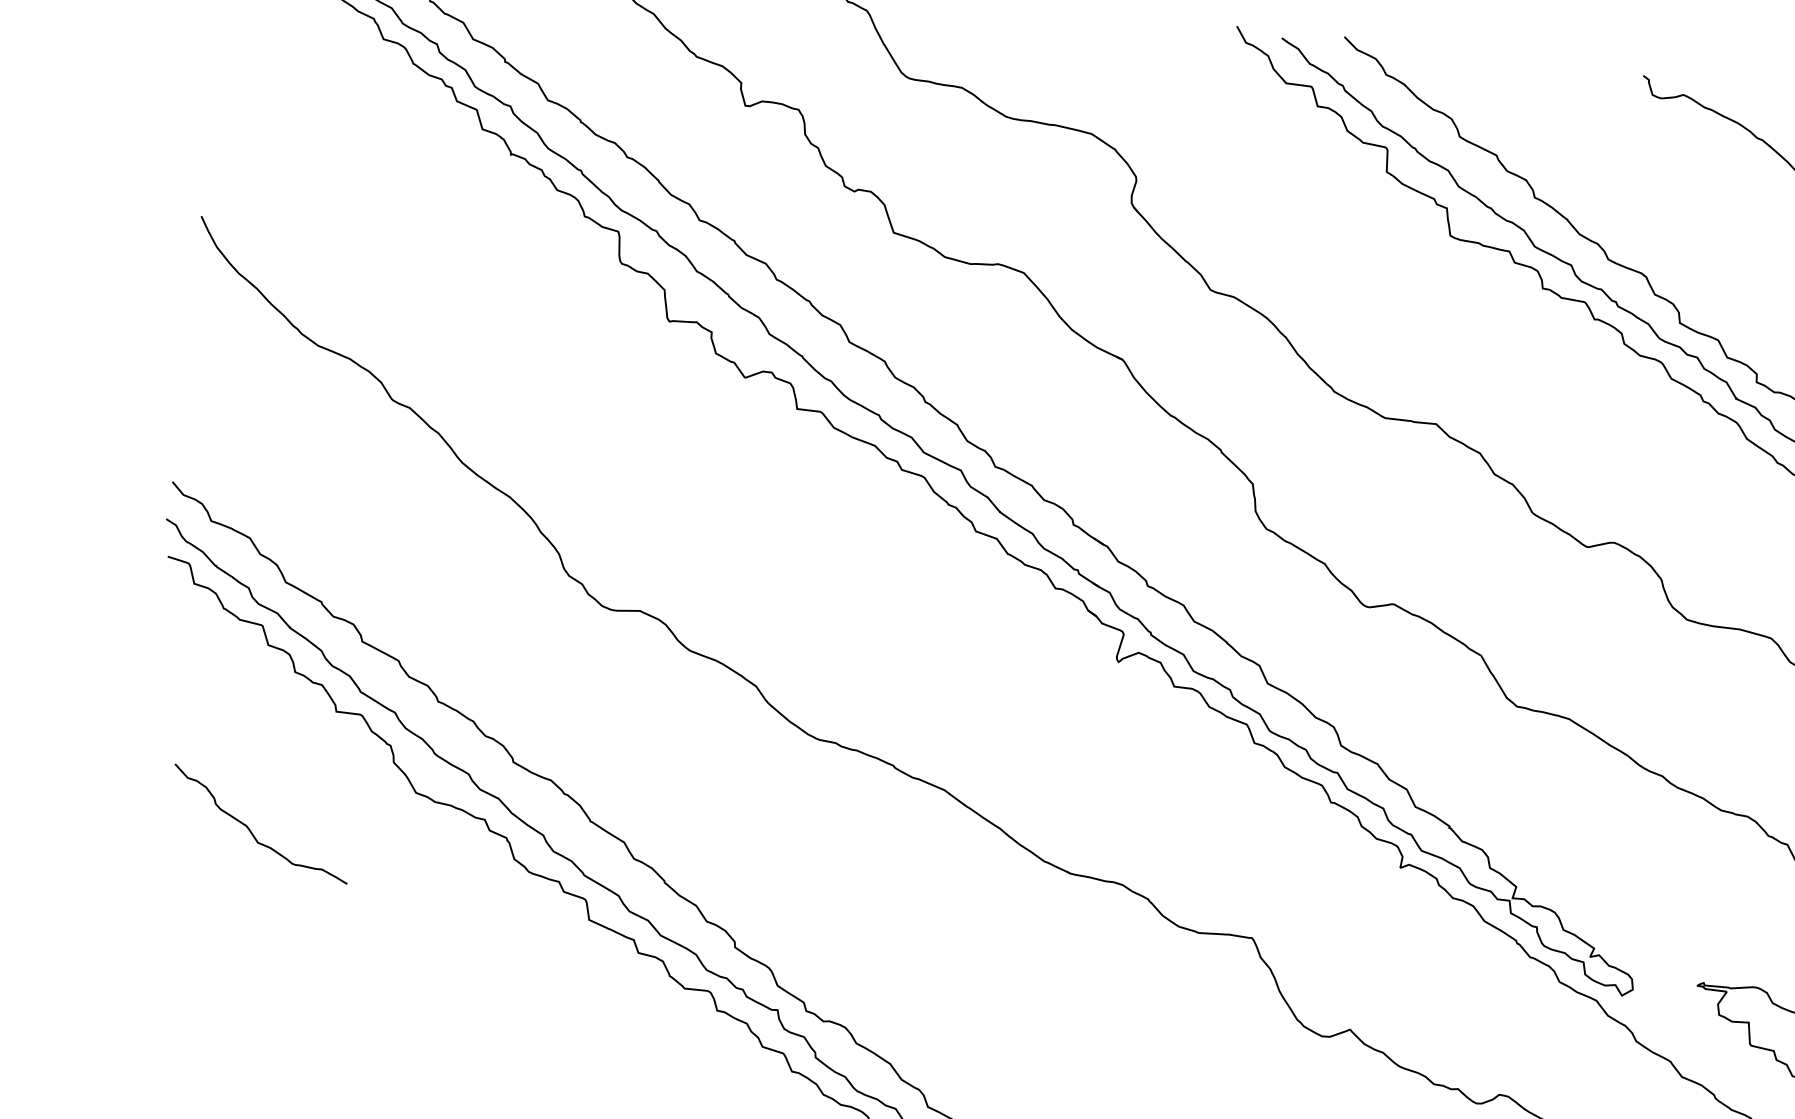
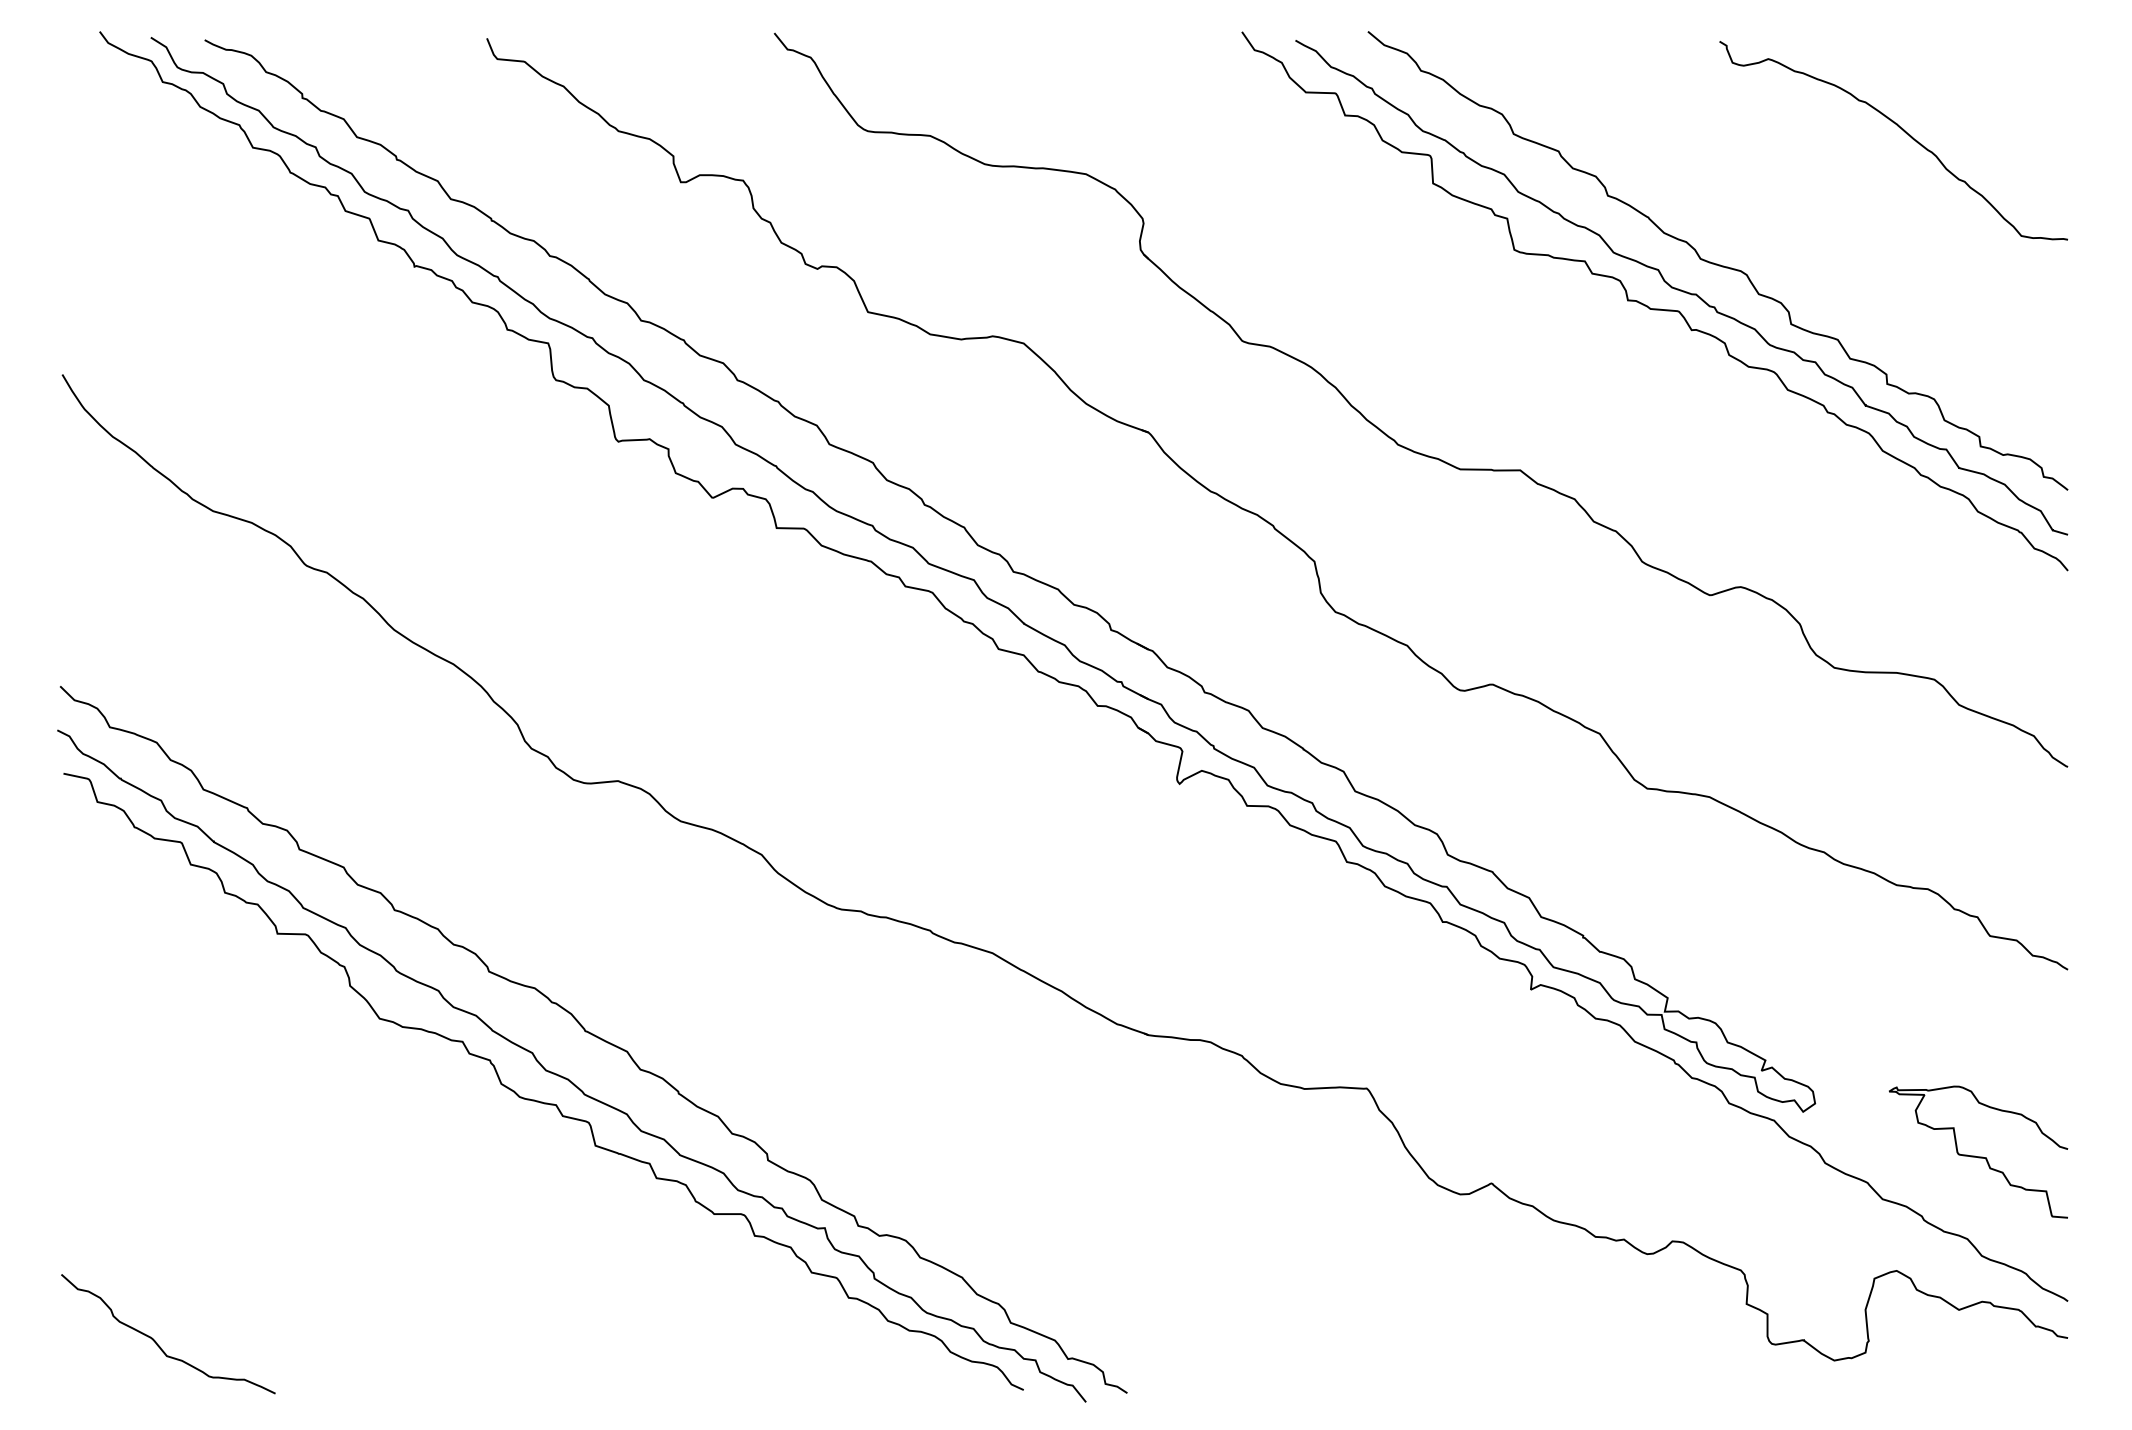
curve: (250, 829) -> (156, 1341), moved

